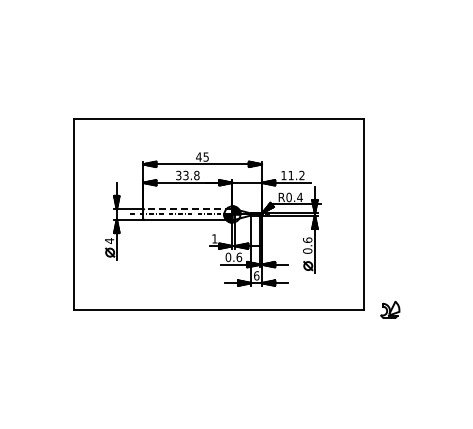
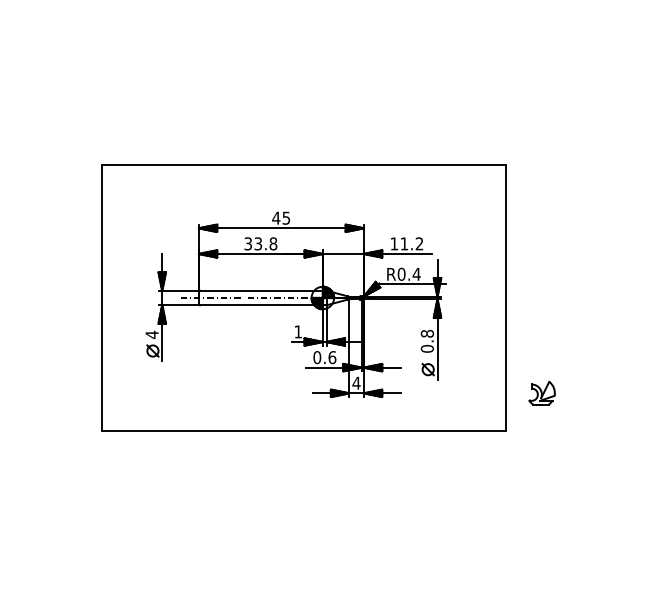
line: (187, 209) -> (260, 291), dashed -> solid
text: (307, 239) -> (427, 332), 0.6 -> 0.8
text: (256, 275) -> (356, 382), 6 -> 4
part: (390, 309) -> (542, 392), moved

